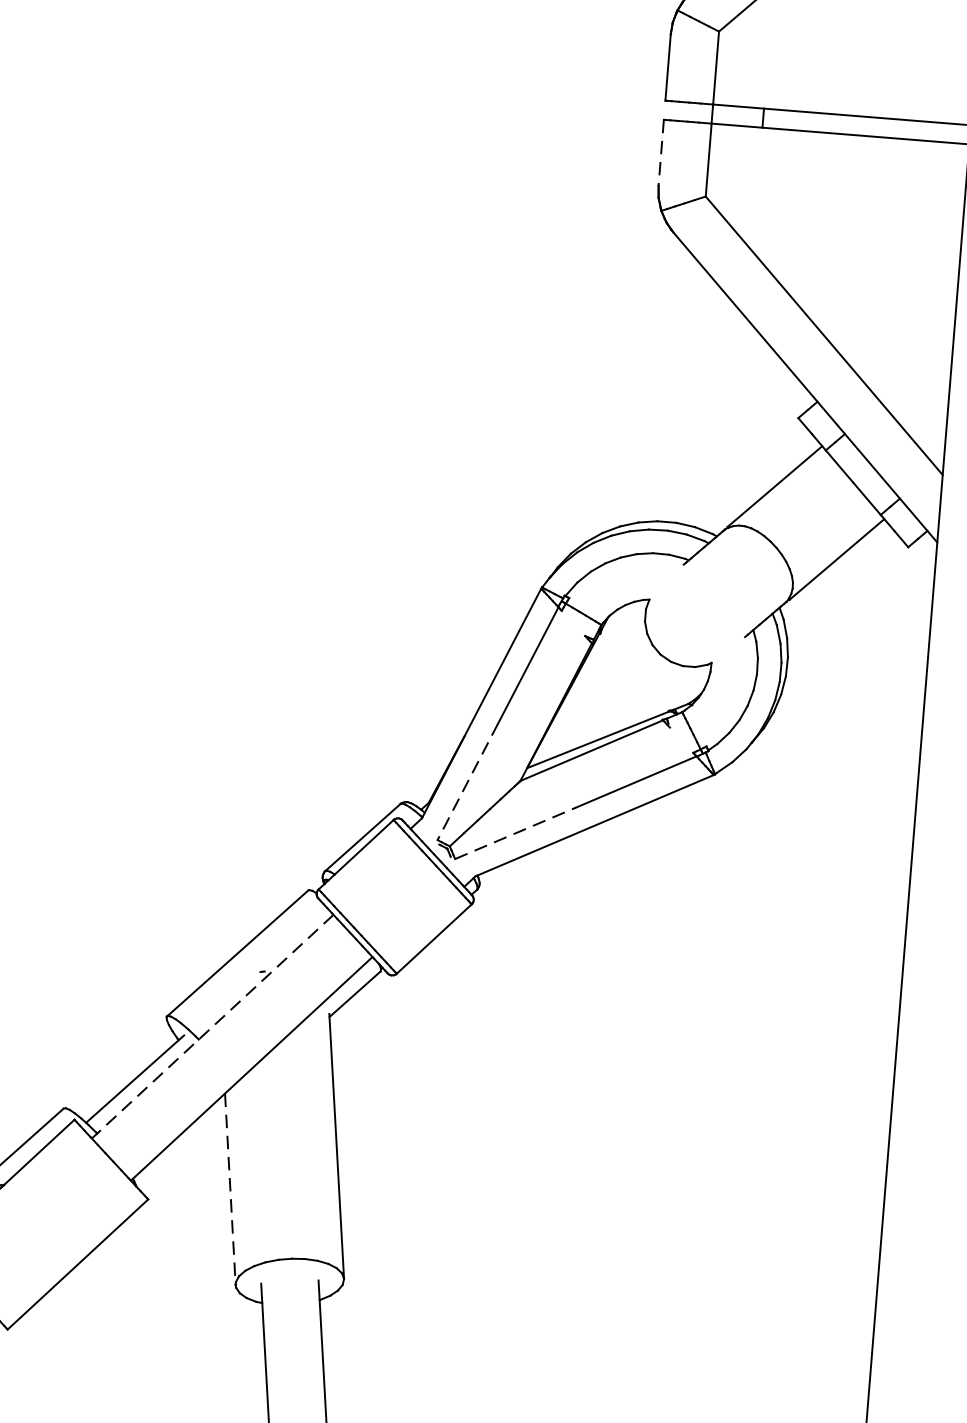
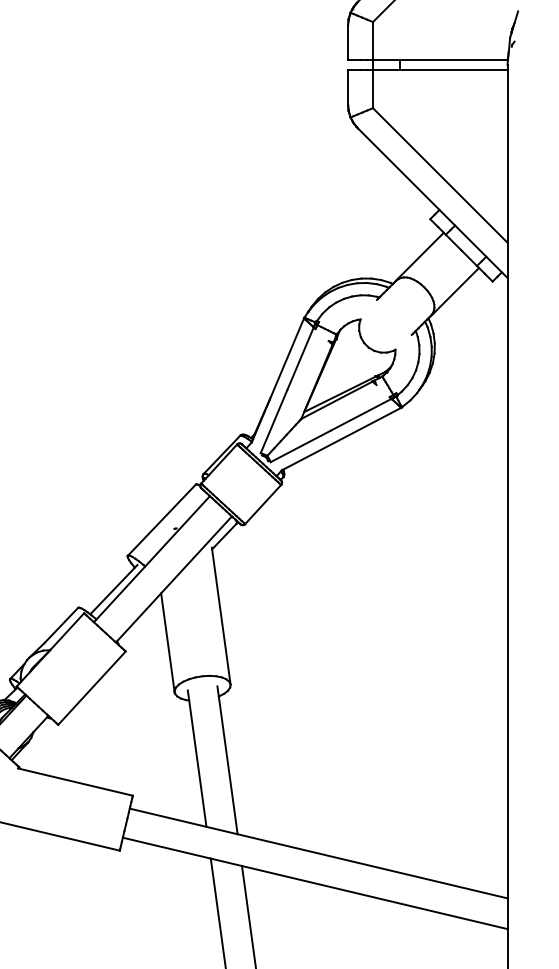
line: (662, 153) -> (348, 87), dashed -> solid
line: (466, 783) -> (273, 422), dashed -> solid
line: (516, 833) -> (301, 446), dashed -> solid
line: (211, 1027) -> (151, 559), dashed -> solid
line: (229, 1188) -> (167, 642), dashed -> solid

